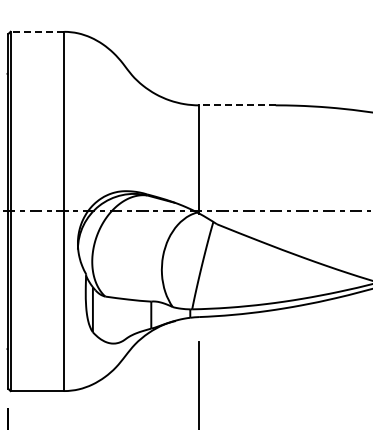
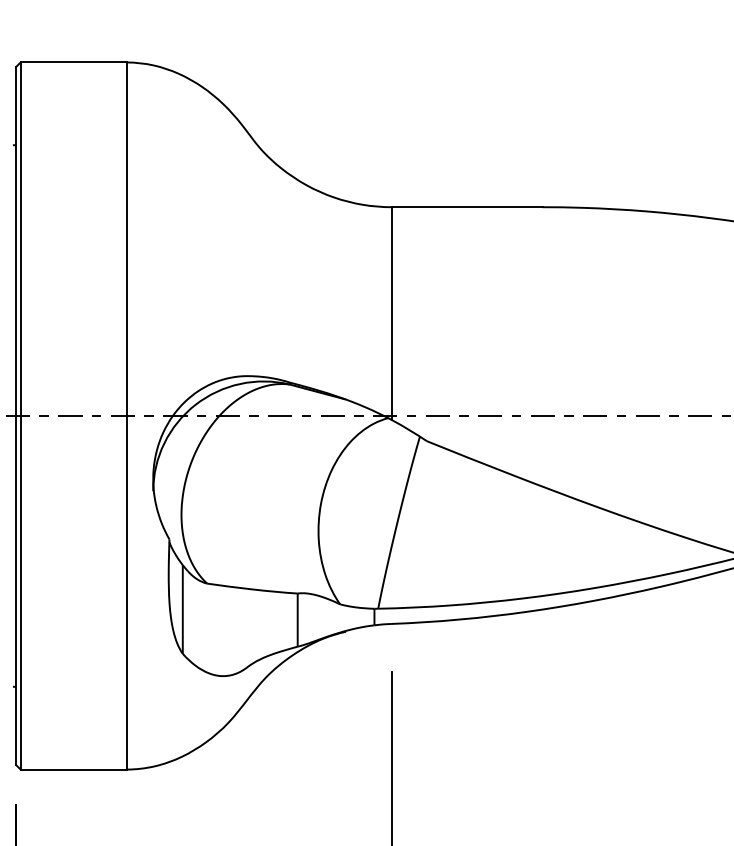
line: (37, 31) -> (73, 61), dashed -> solid
line: (236, 105) -> (465, 207), dashed -> solid

